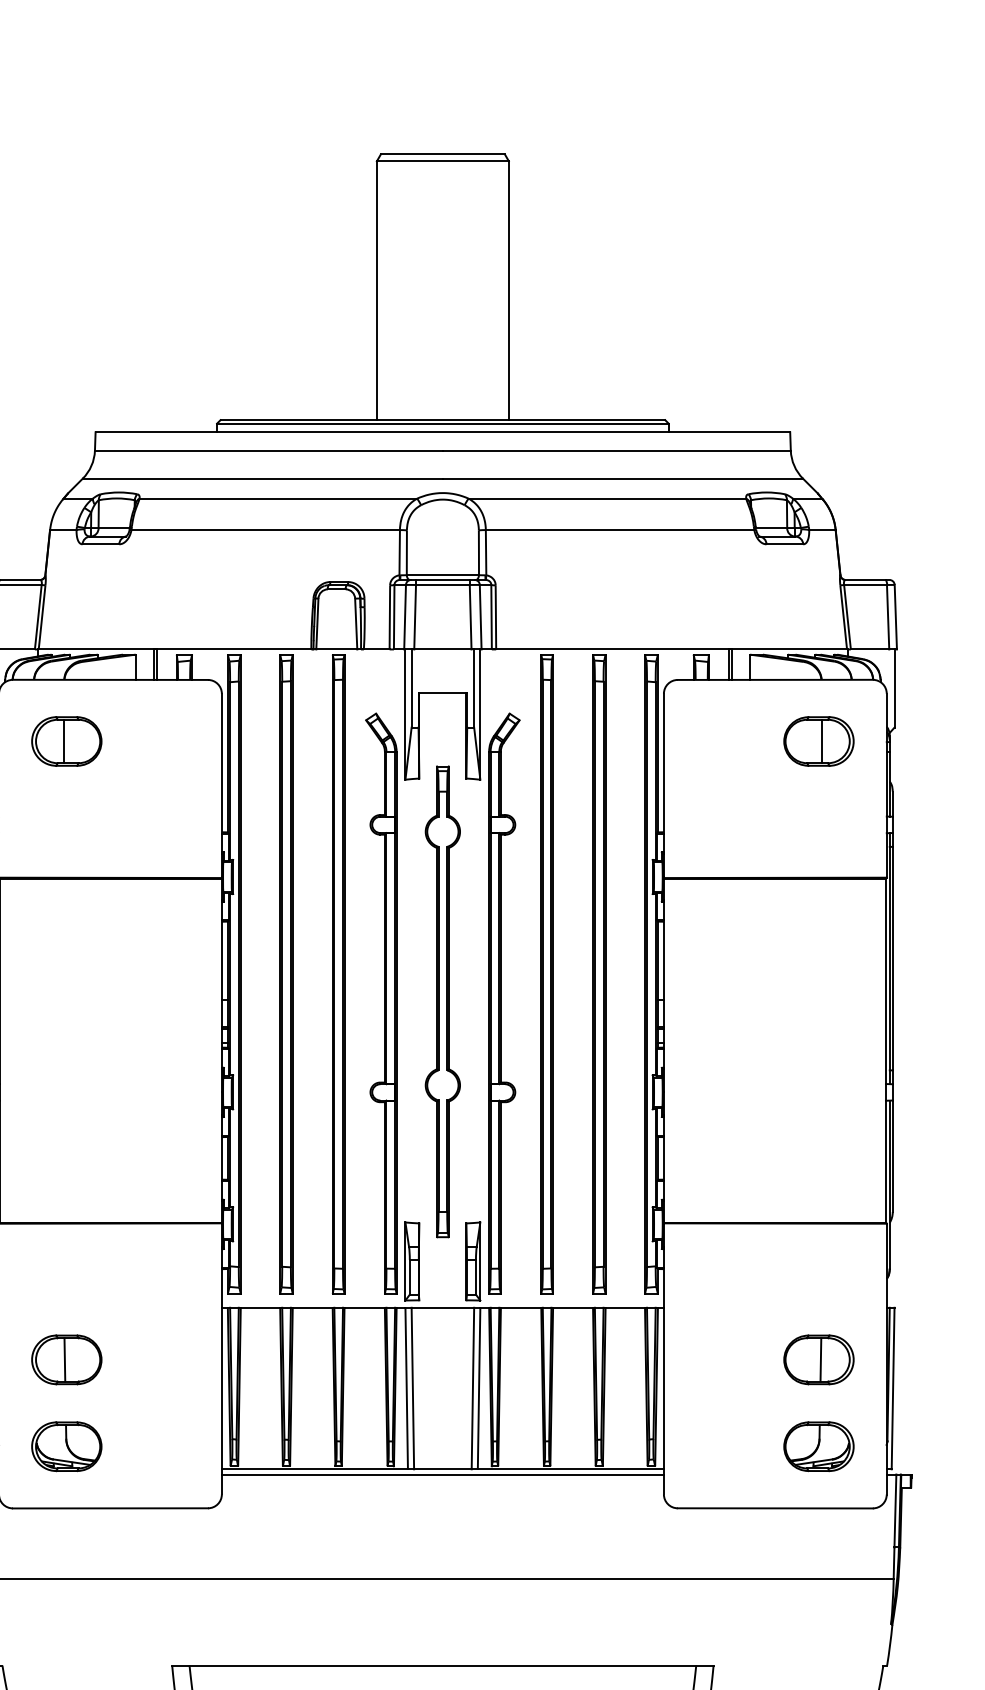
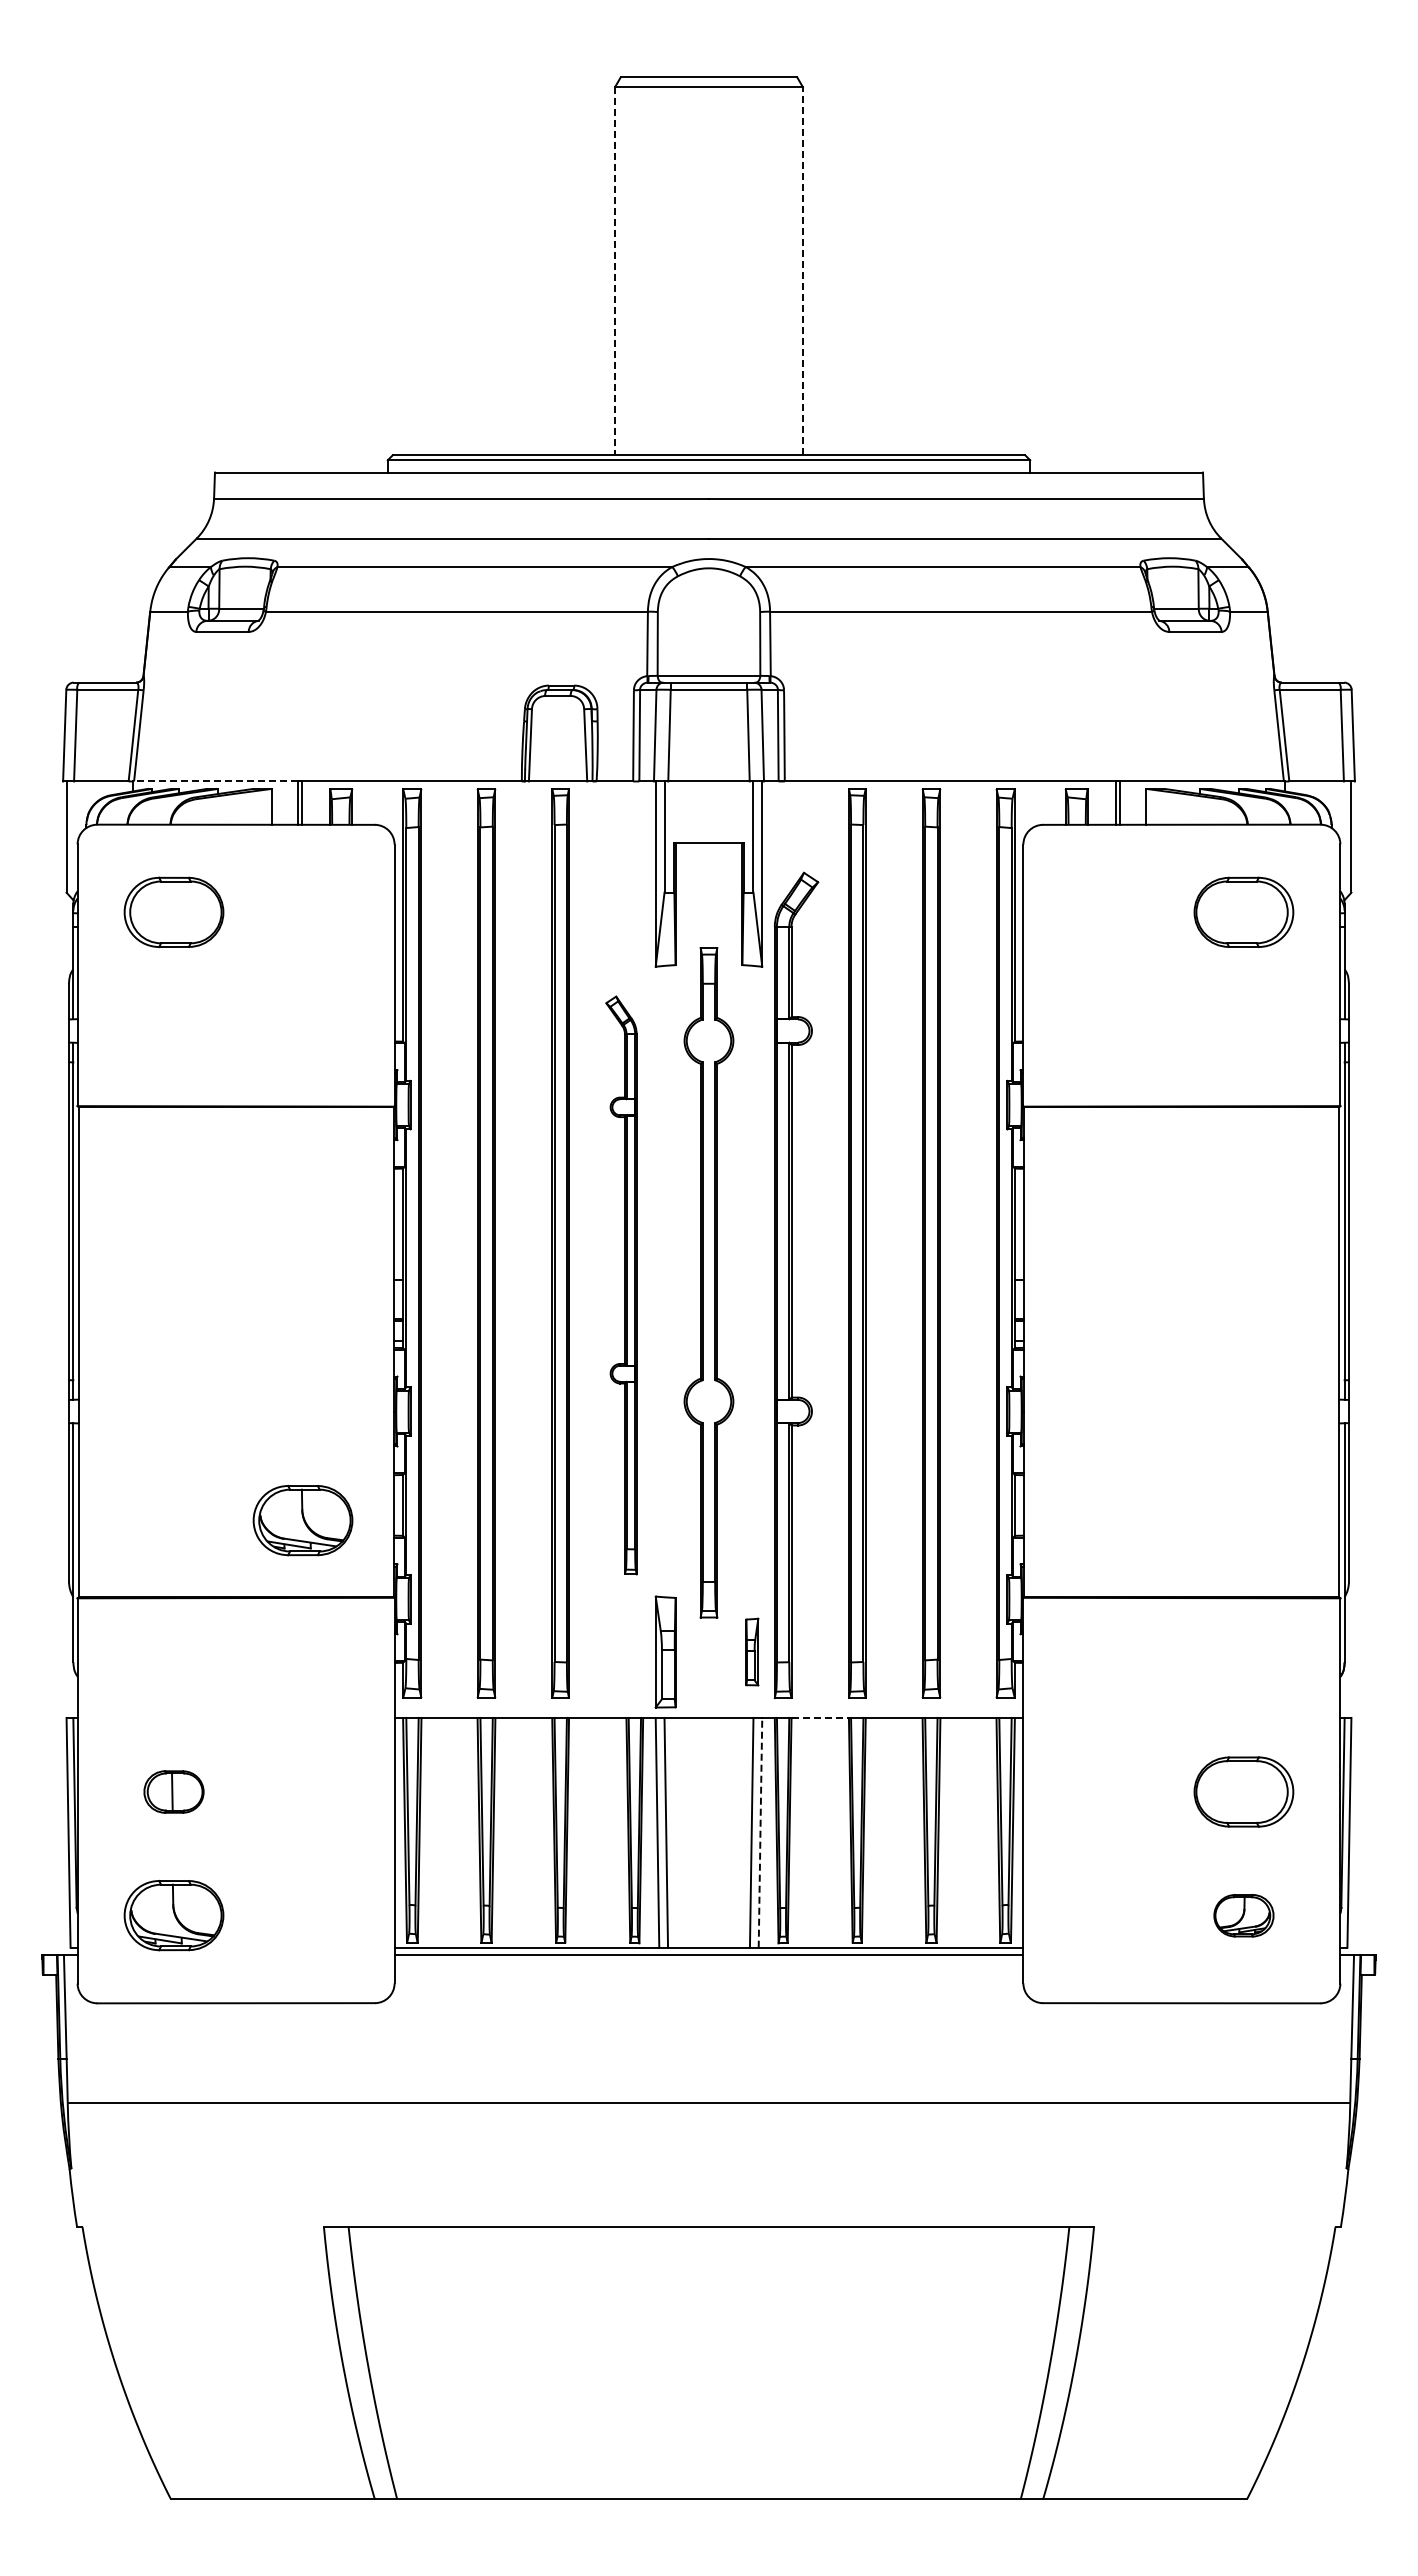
line: (377, 290) -> (615, 271), solid -> dashed
line: (508, 290) -> (802, 270), solid -> dashed
line: (96, 649) -> (216, 781), solid -> dashed
line: (64, 741) -> (170, 912), removed
line: (821, 741) -> (1247, 912), removed
part: (381, 1003) -> (621, 1285), size x0.7
part: (157, 1168) -> (302, 1520), added
part: (473, 1261) -> (752, 1651), size x0.6
line: (521, 1307) -> (820, 1717), solid -> dashed
part: (66, 1359) -> (173, 1791), size x0.6
line: (820, 1359) -> (1246, 1791), removed
line: (479, 1387) -> (760, 1831), solid -> dashed
part: (818, 1446) -> (1243, 1915), size x0.6

